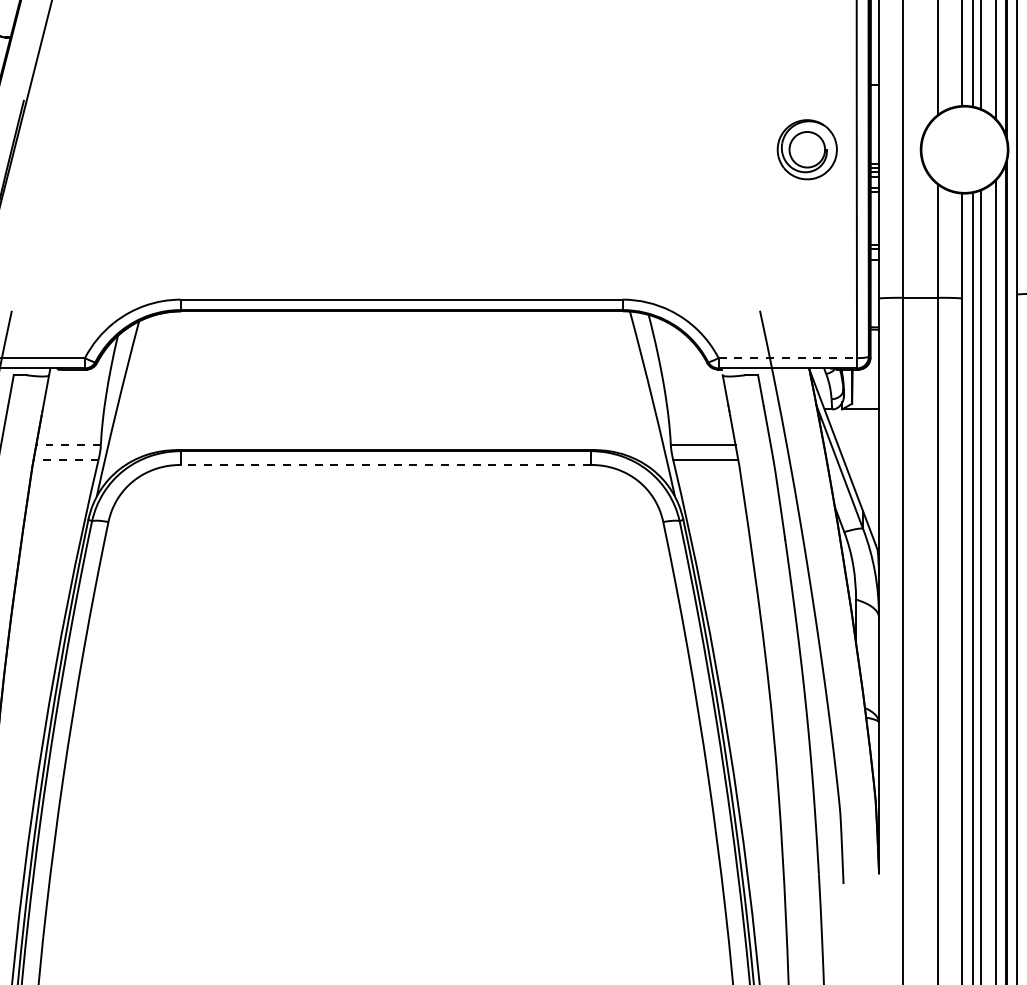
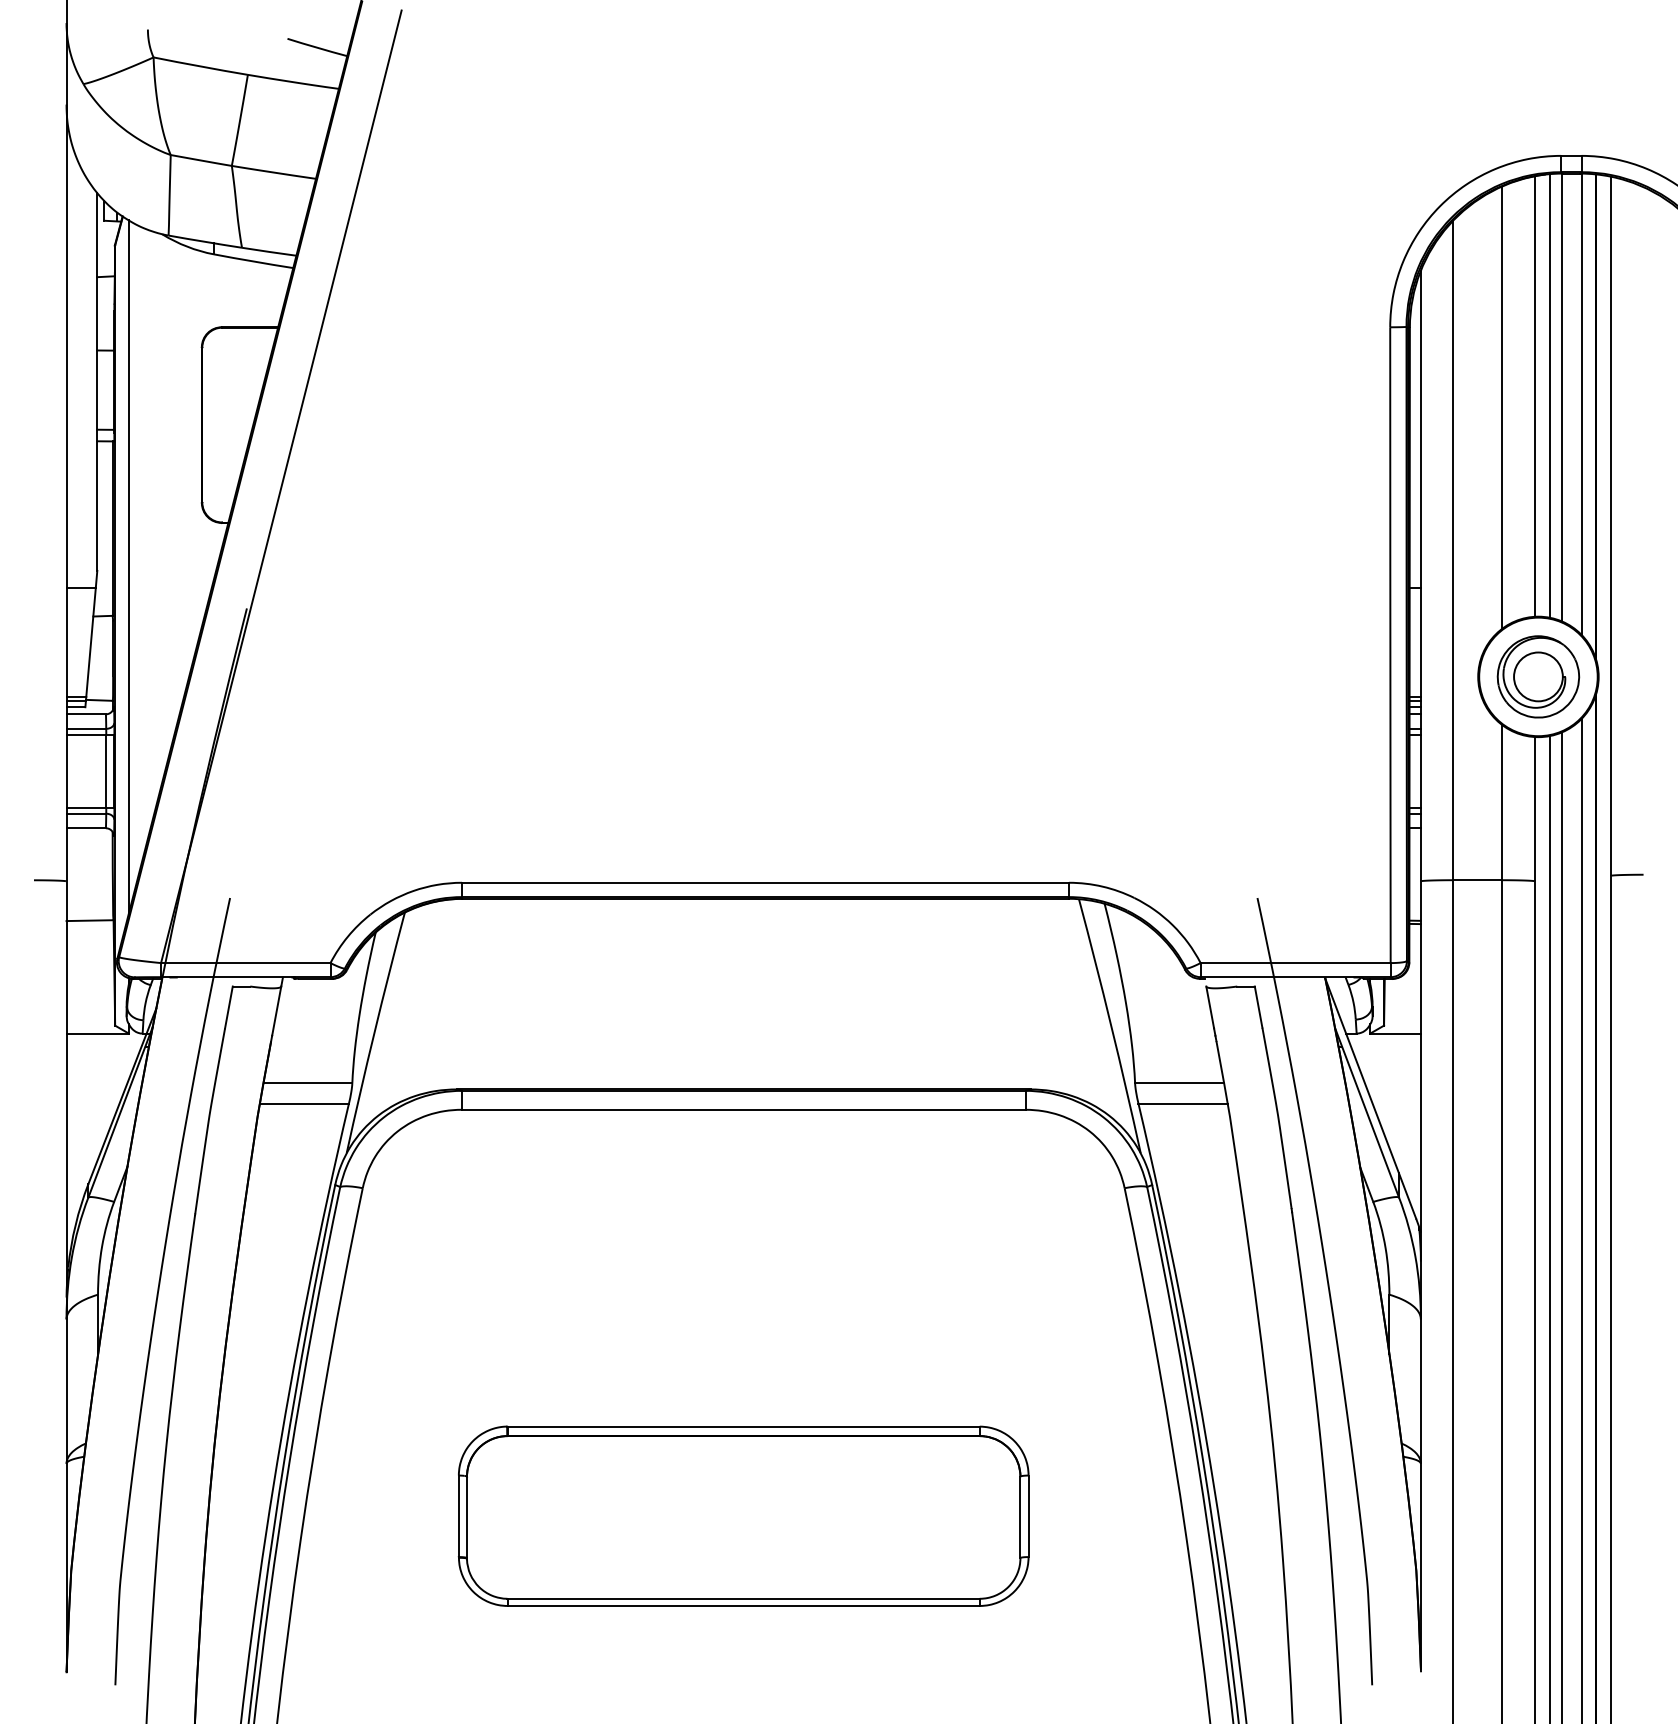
part: (807, 149) -> (1538, 676), moved
line: (788, 358) -> (1296, 963), dashed -> solid
line: (68, 445) -> (307, 1083), dashed -> solid
line: (66, 460) -> (304, 1103), dashed -> solid
line: (385, 464) -> (743, 1109), dashed -> solid
part: (385, 760) -> (743, 1515), added

